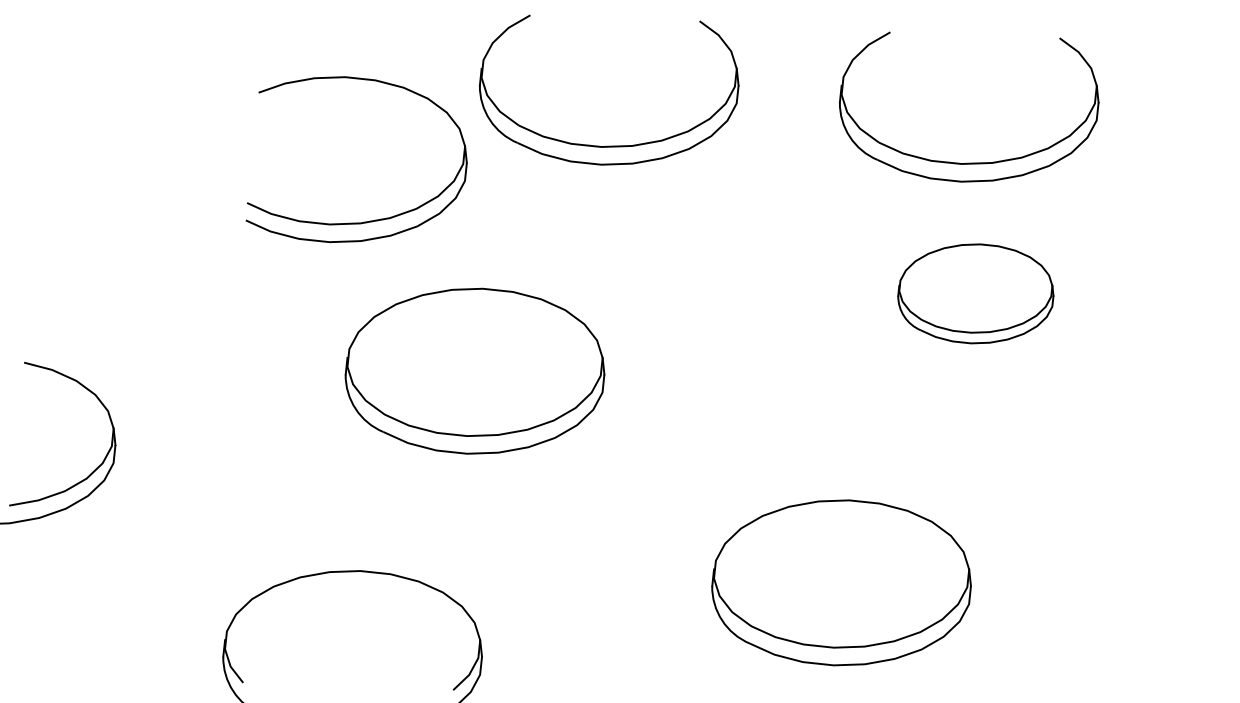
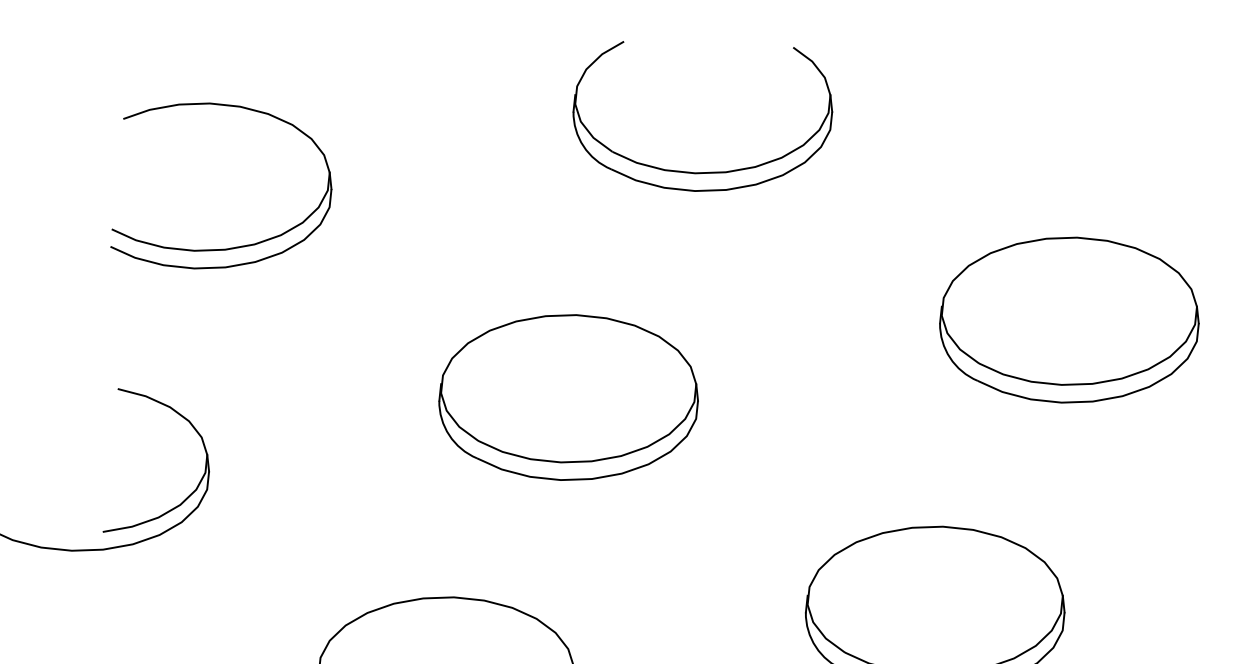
part: (969, 162) -> (1063, 188), removed
part: (369, 220) -> (234, 246), moved
part: (975, 293) -> (1069, 319), size x1.67

